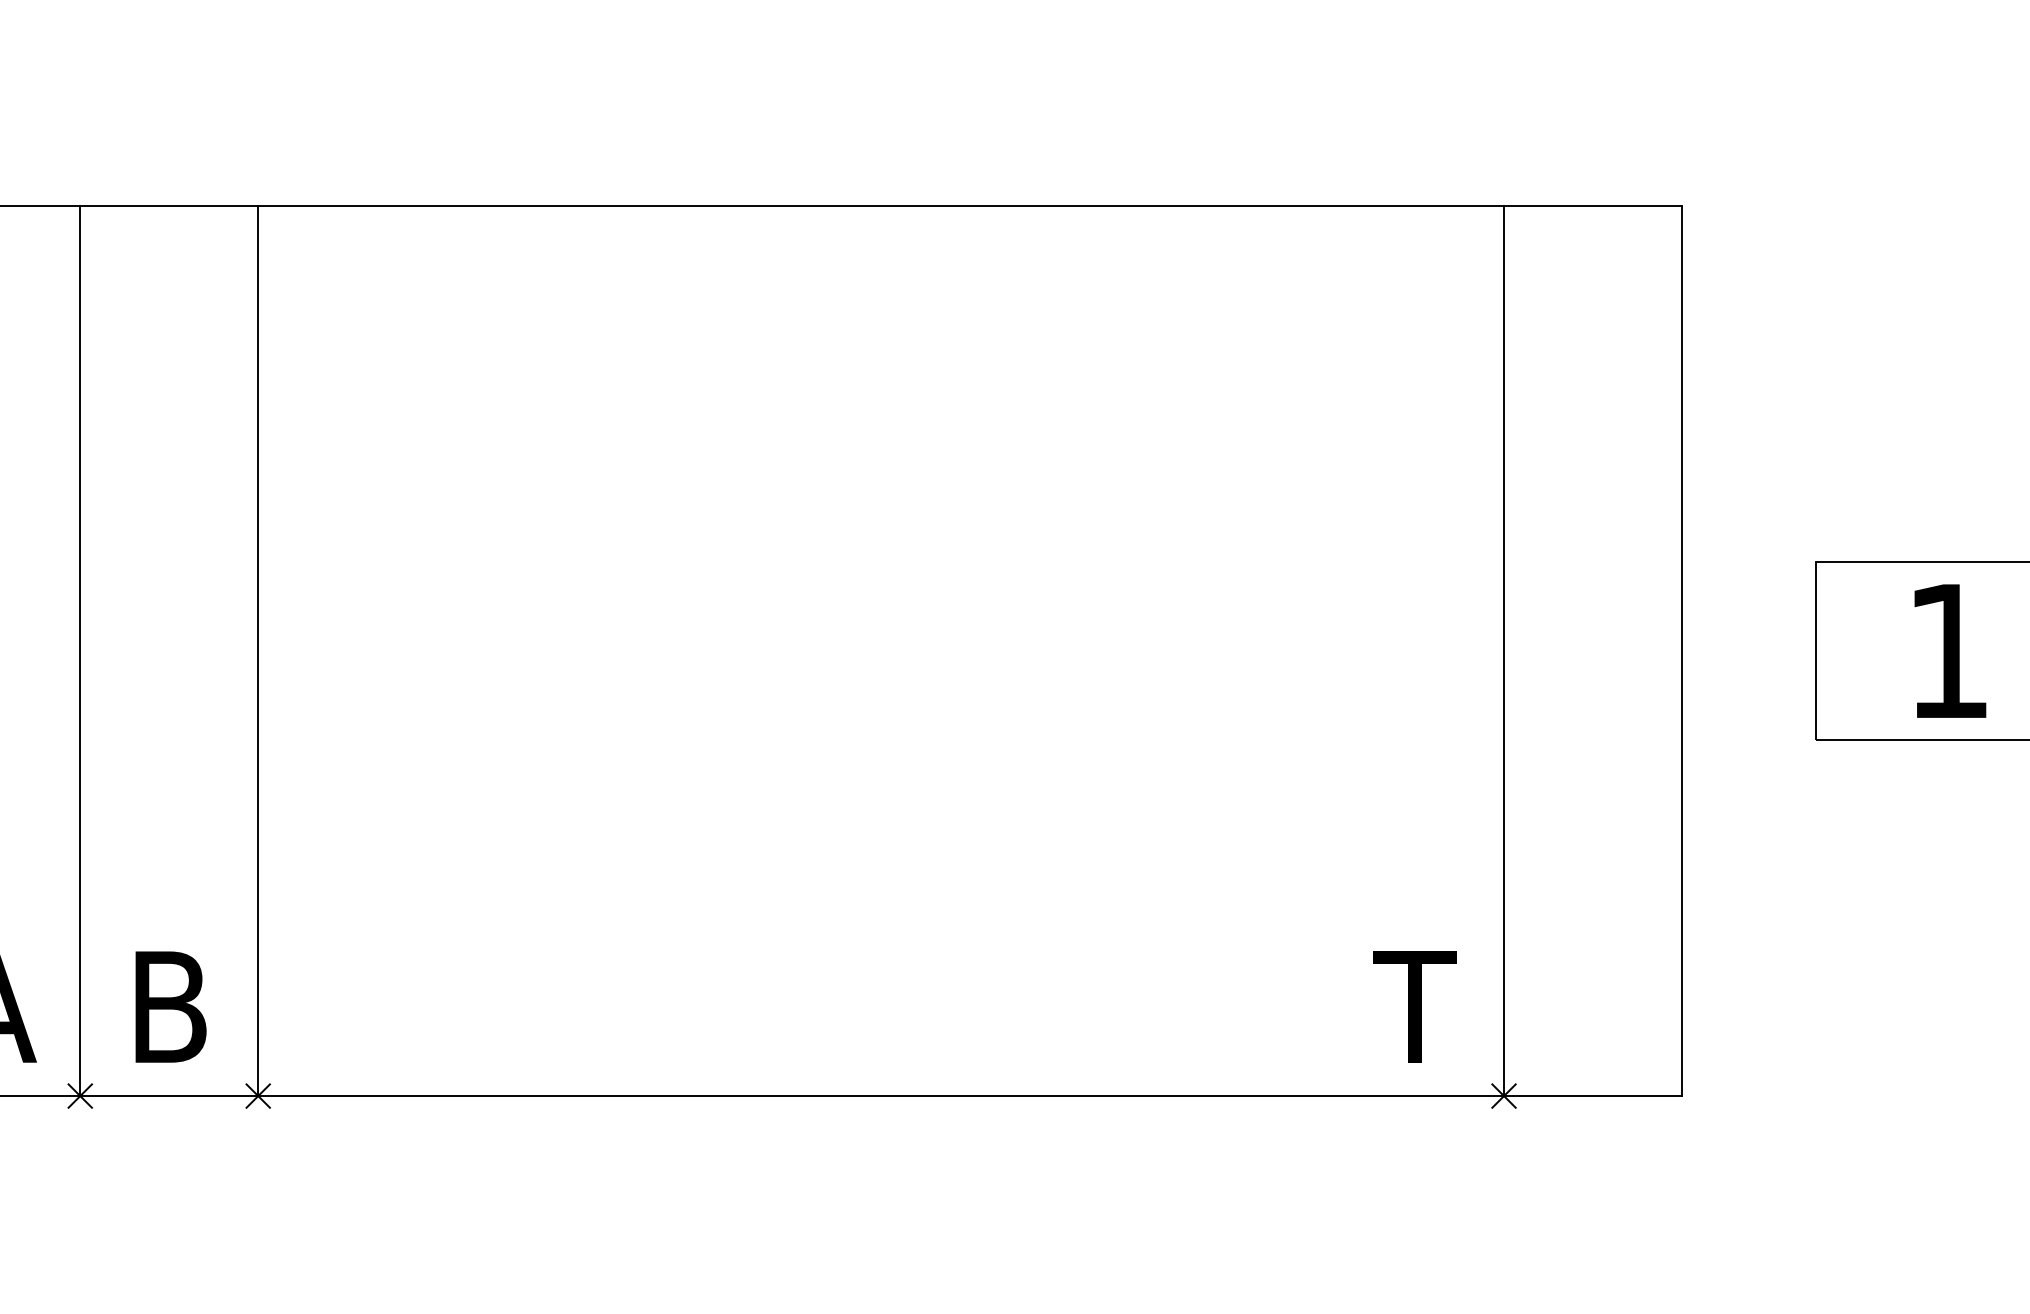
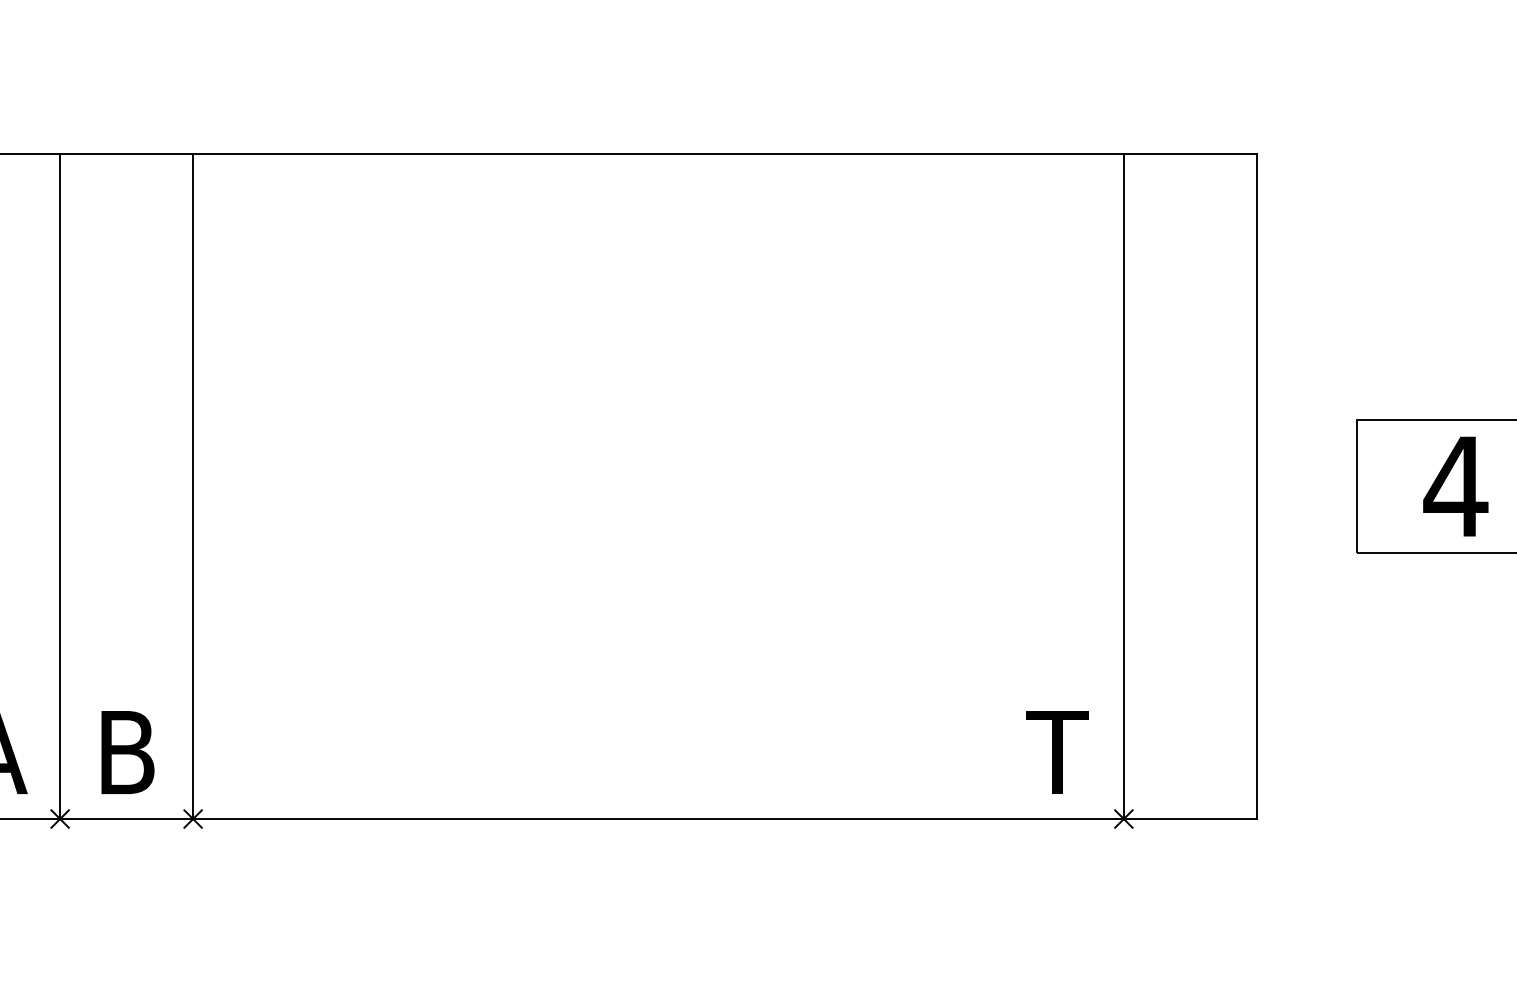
text: (1948, 650) -> (1455, 486), 1 -> 4

